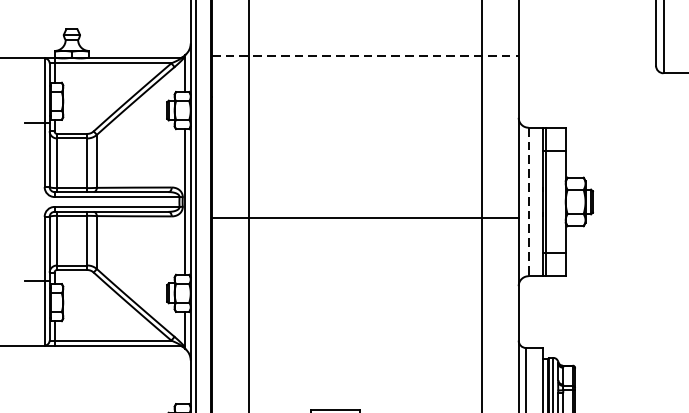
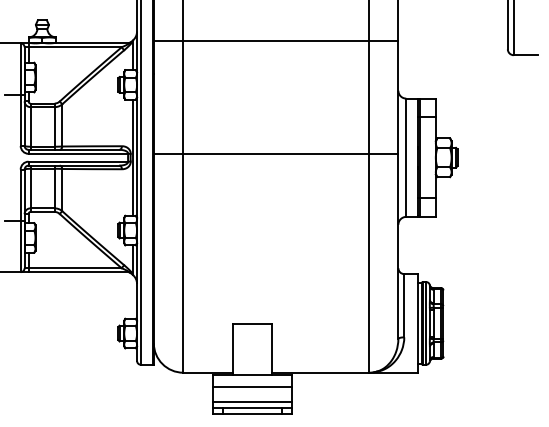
line: (365, 56) -> (276, 41), dashed -> solid
line: (528, 202) -> (406, 158), dashed -> solid
line: (364, 217) -> (275, 153), moved

